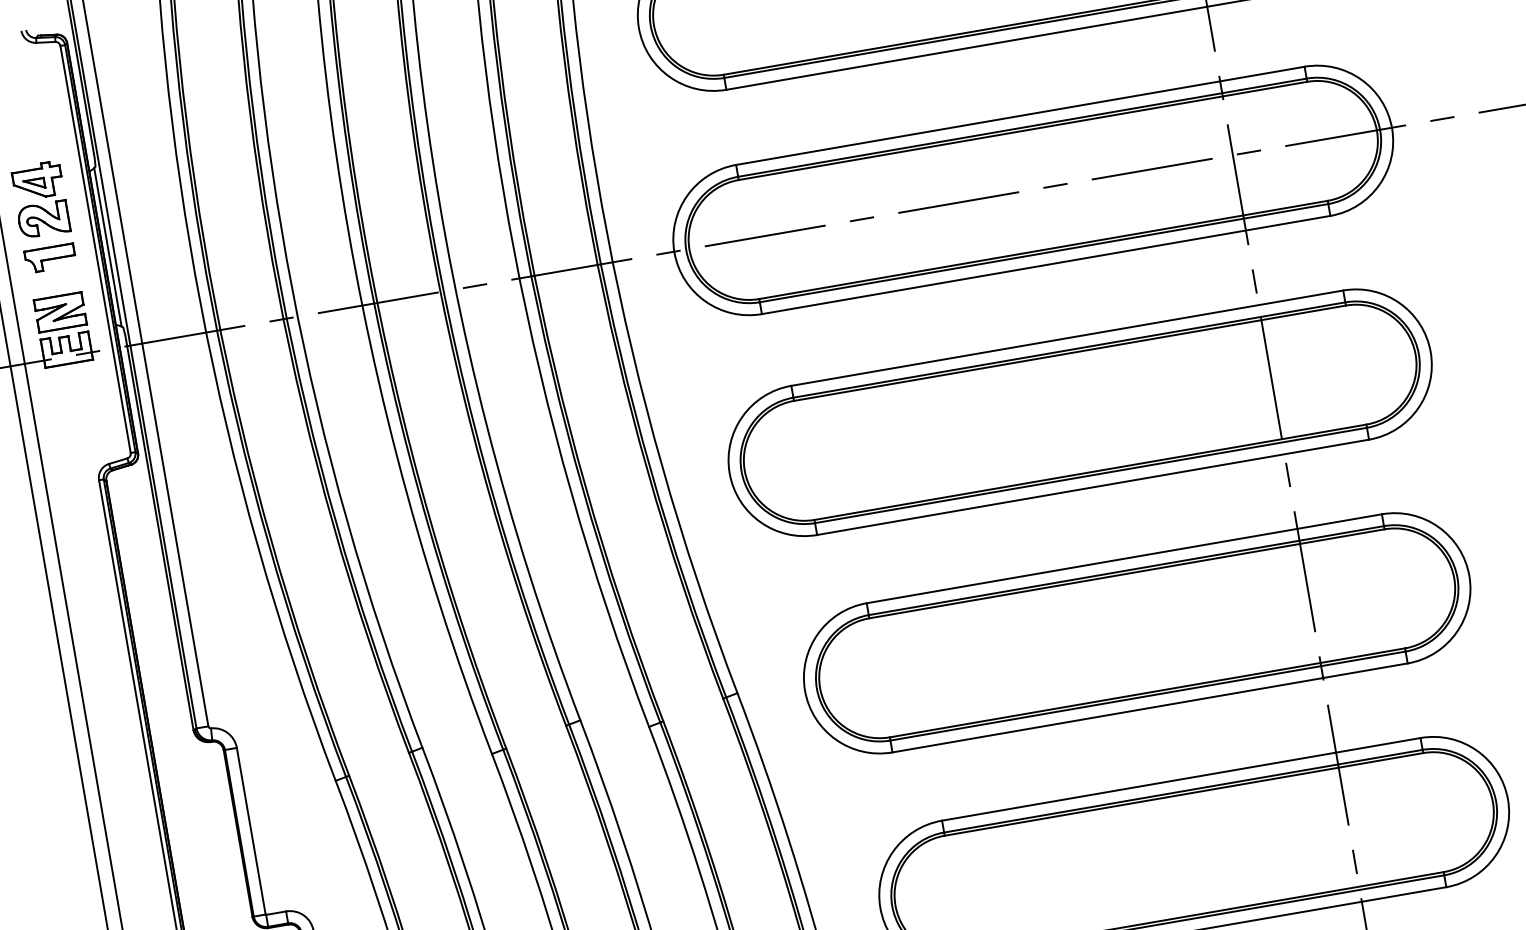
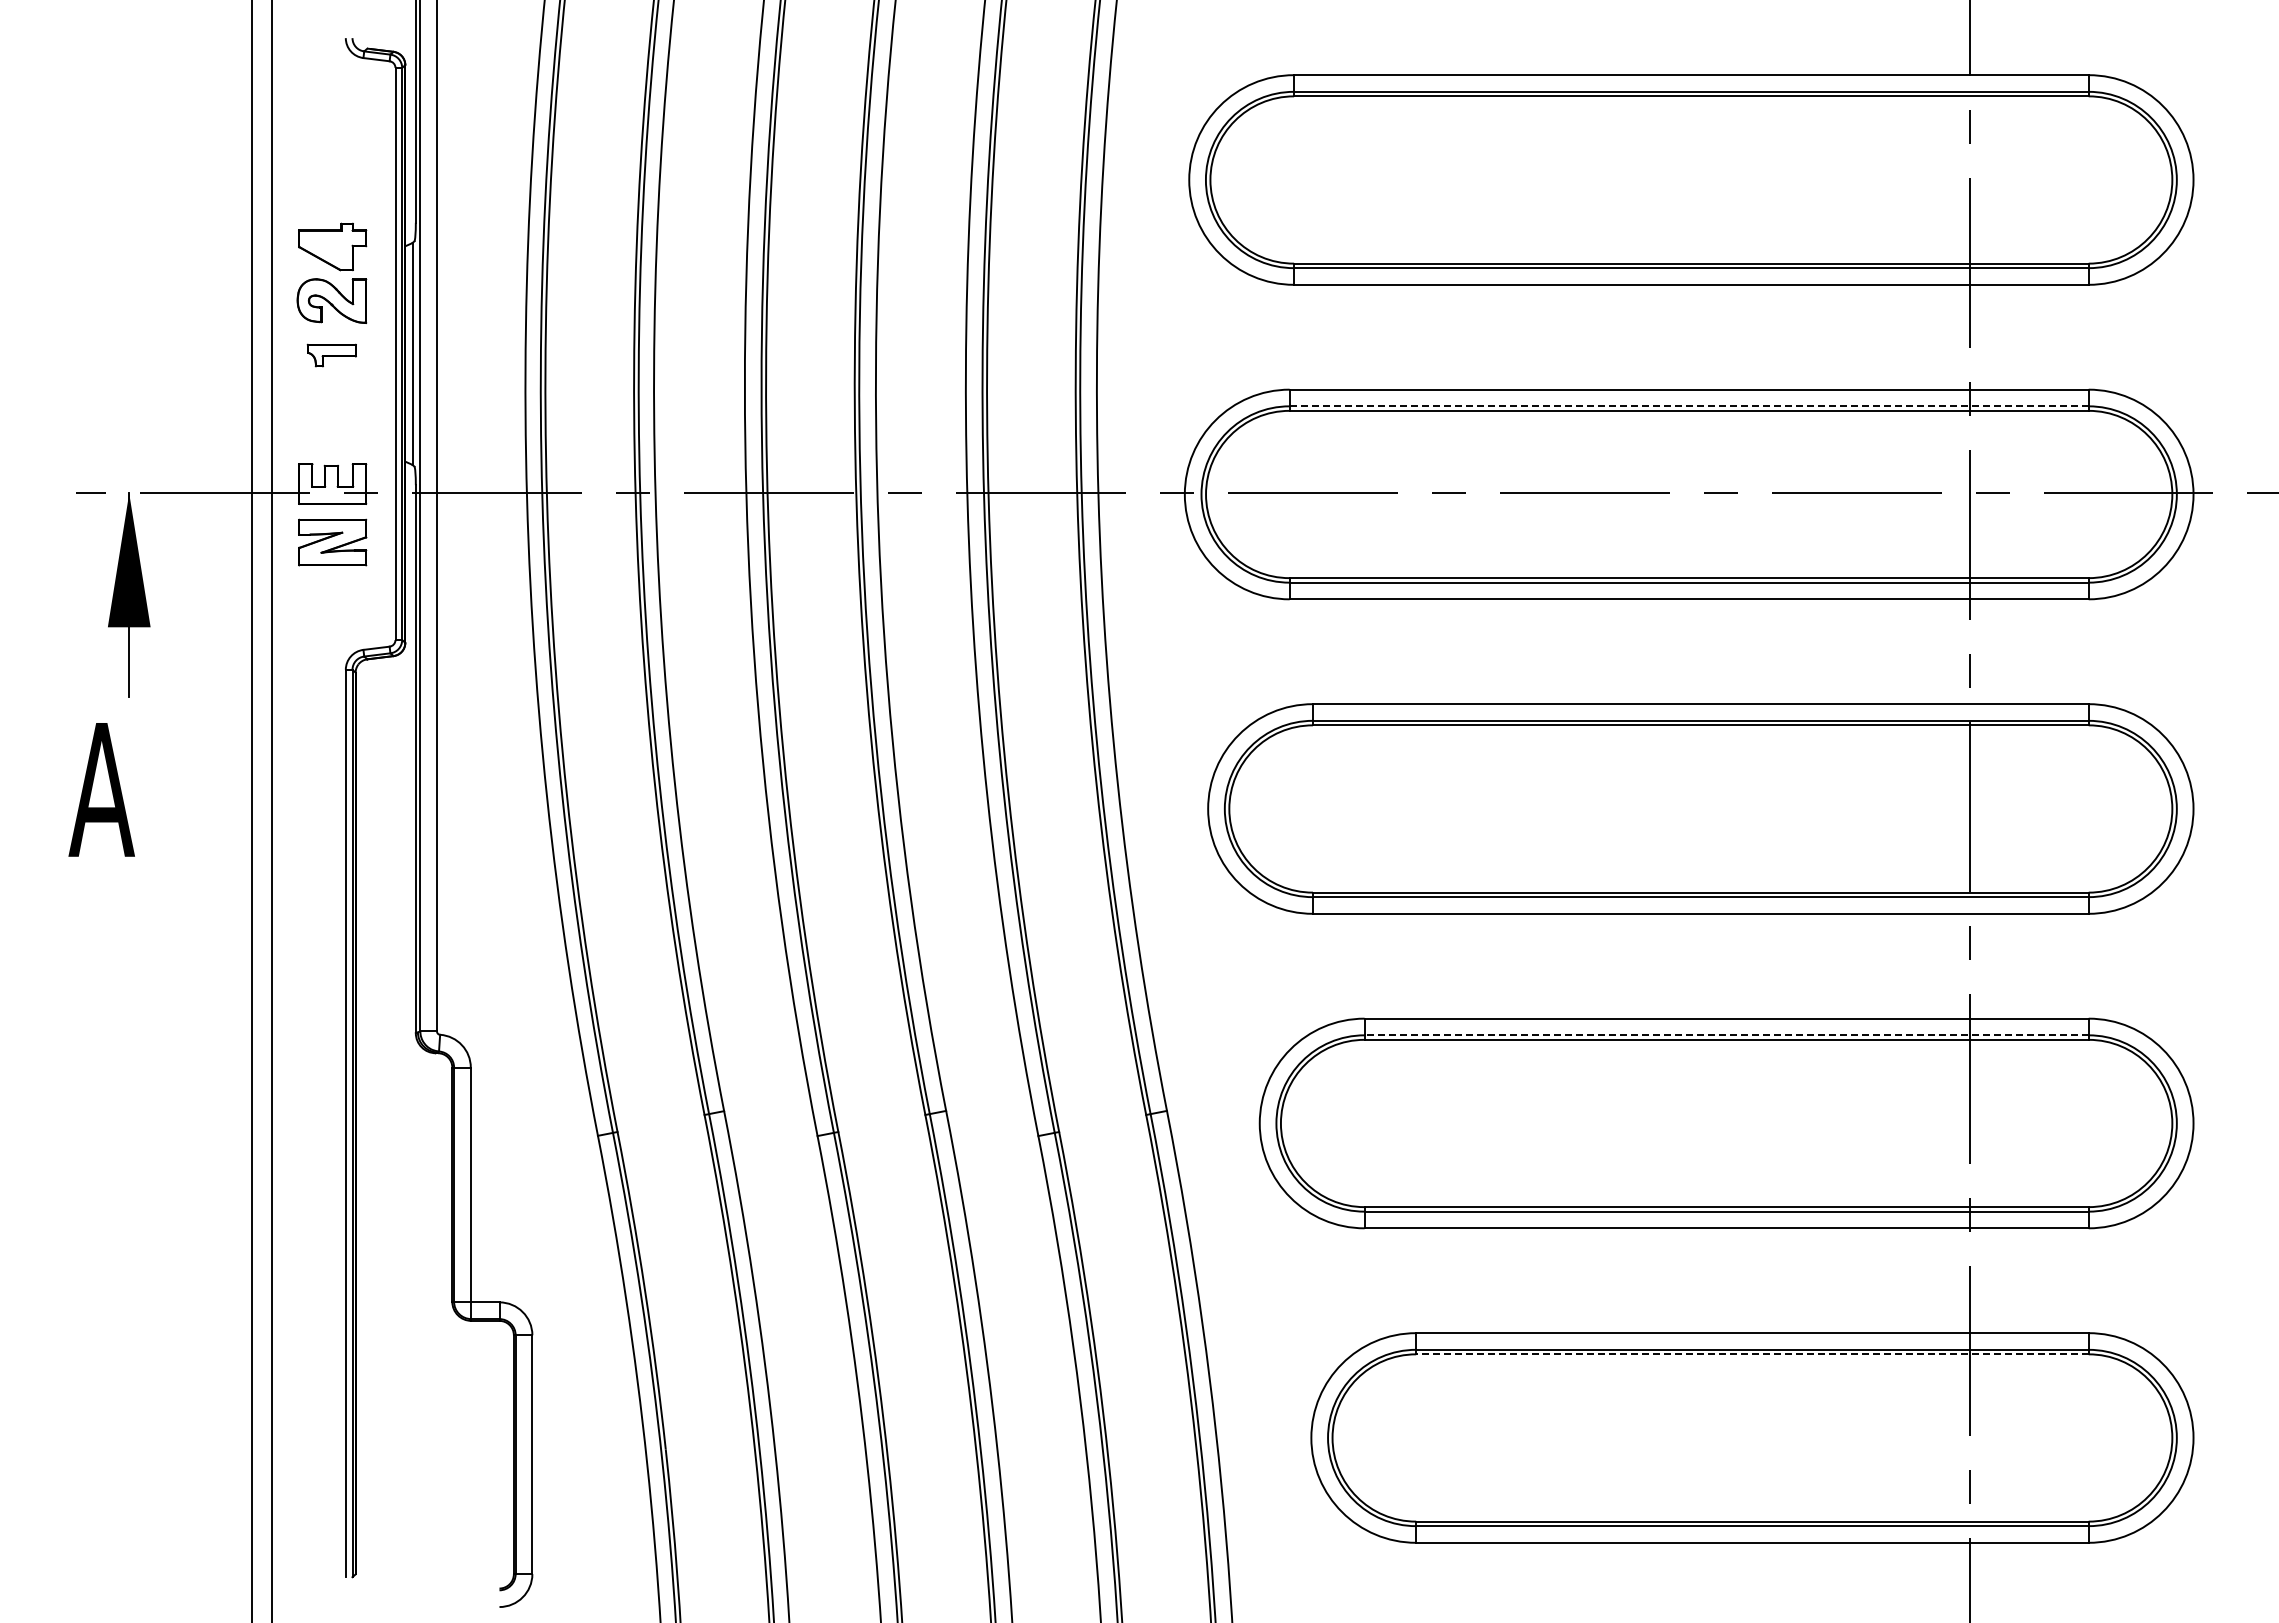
line: (1022, 127) -> (1689, 406), solid -> dashed
part: (34, 184) -> (327, 250), removed
part: (50, 258) -> (331, 355), size x0.7
part: (60, 312) -> (332, 542), moved
line: (1126, 570) -> (1726, 1035), solid -> dashed
line: (1183, 794) -> (1751, 1354), solid -> dashed

